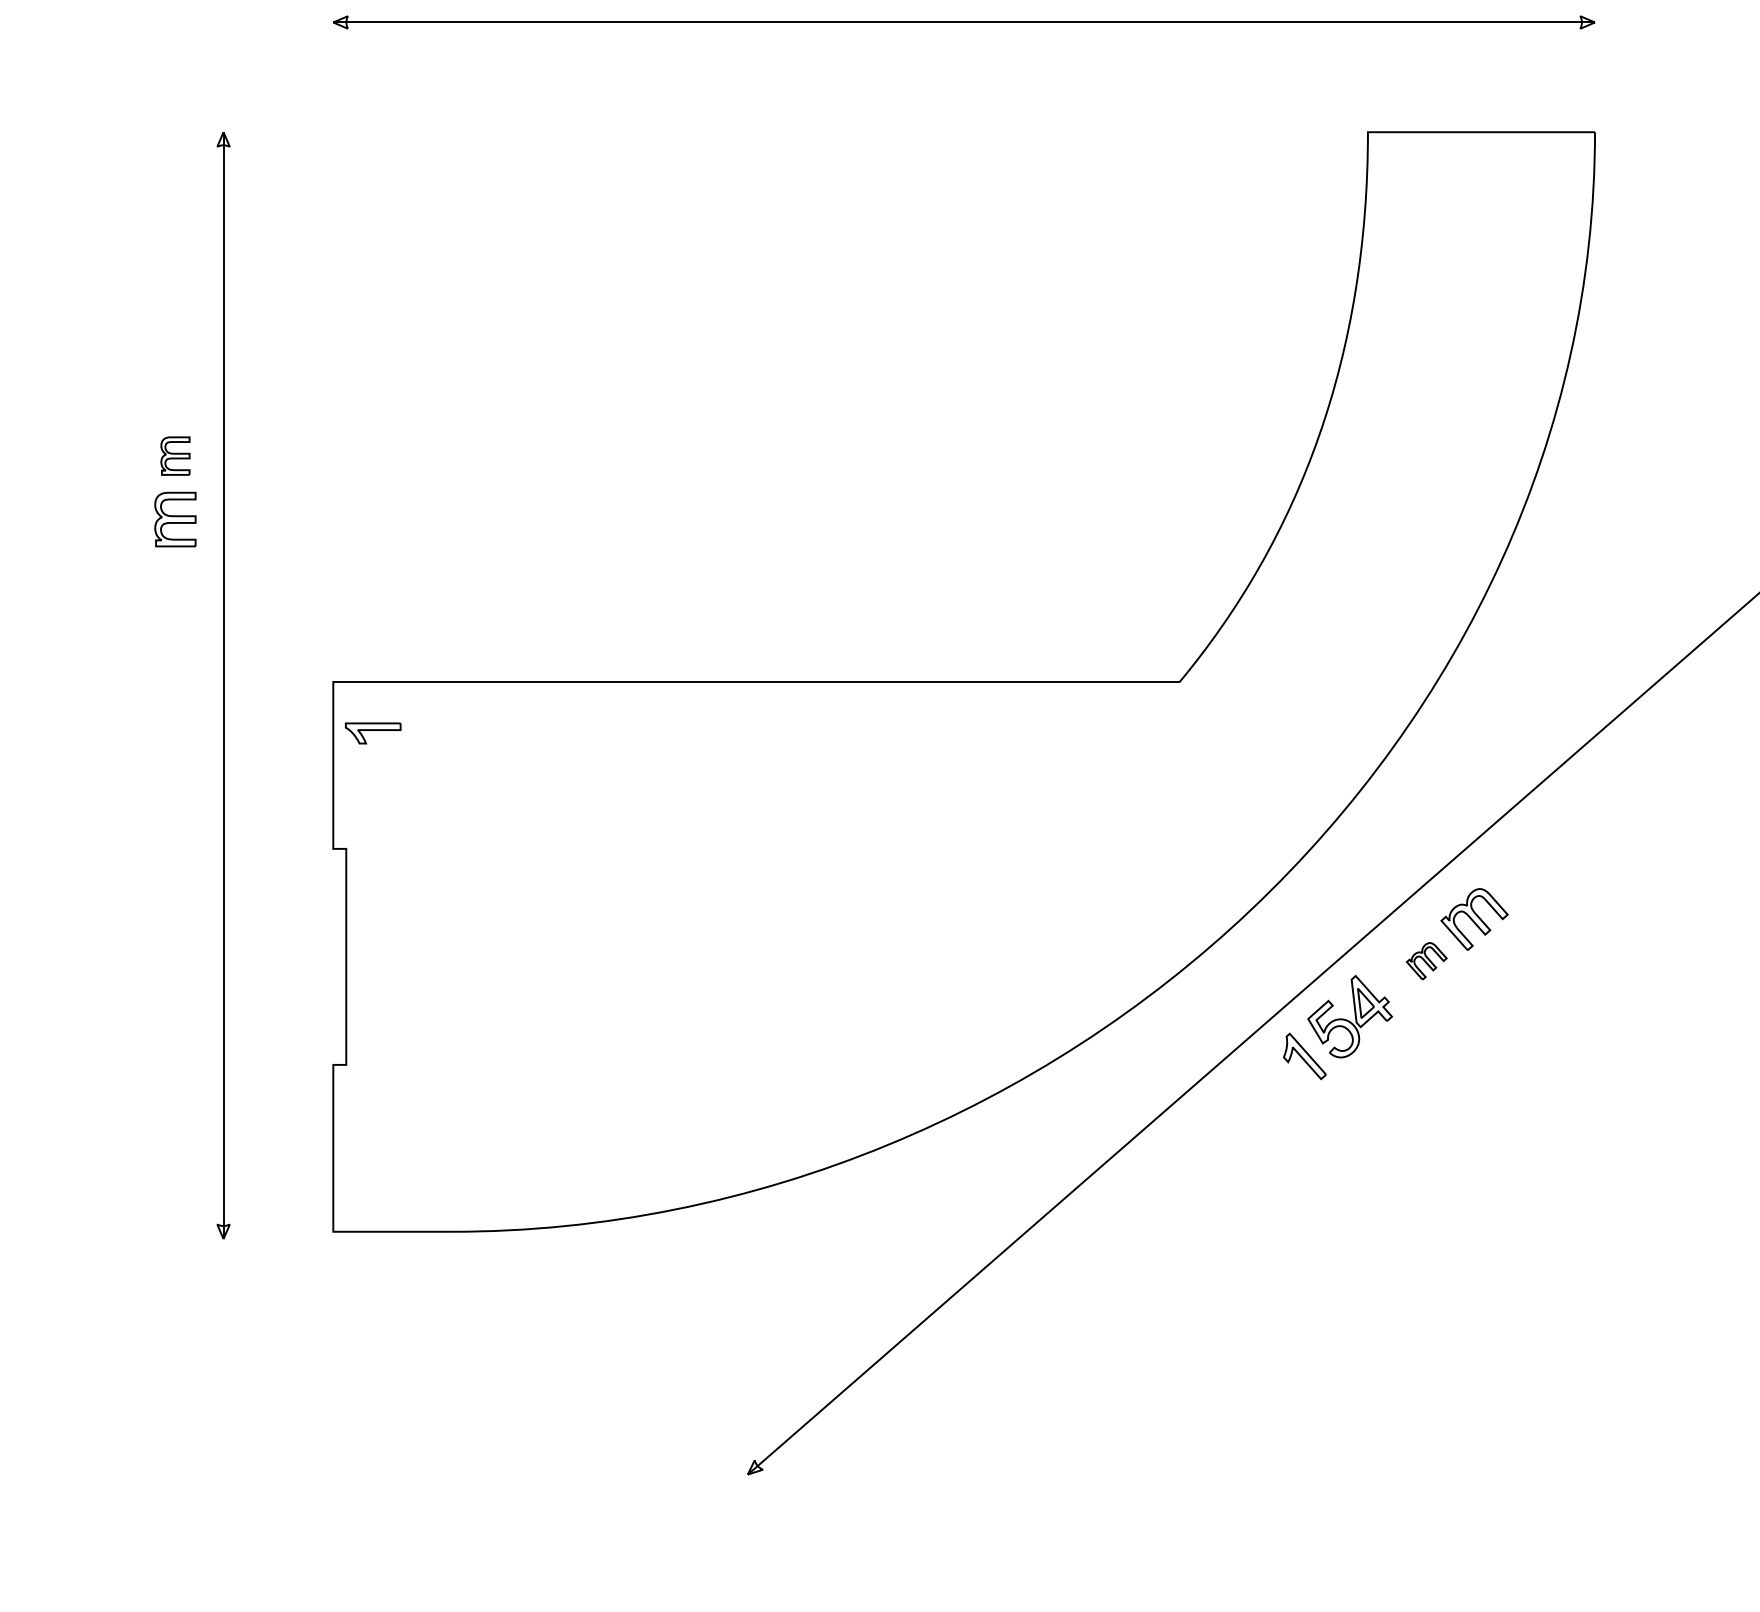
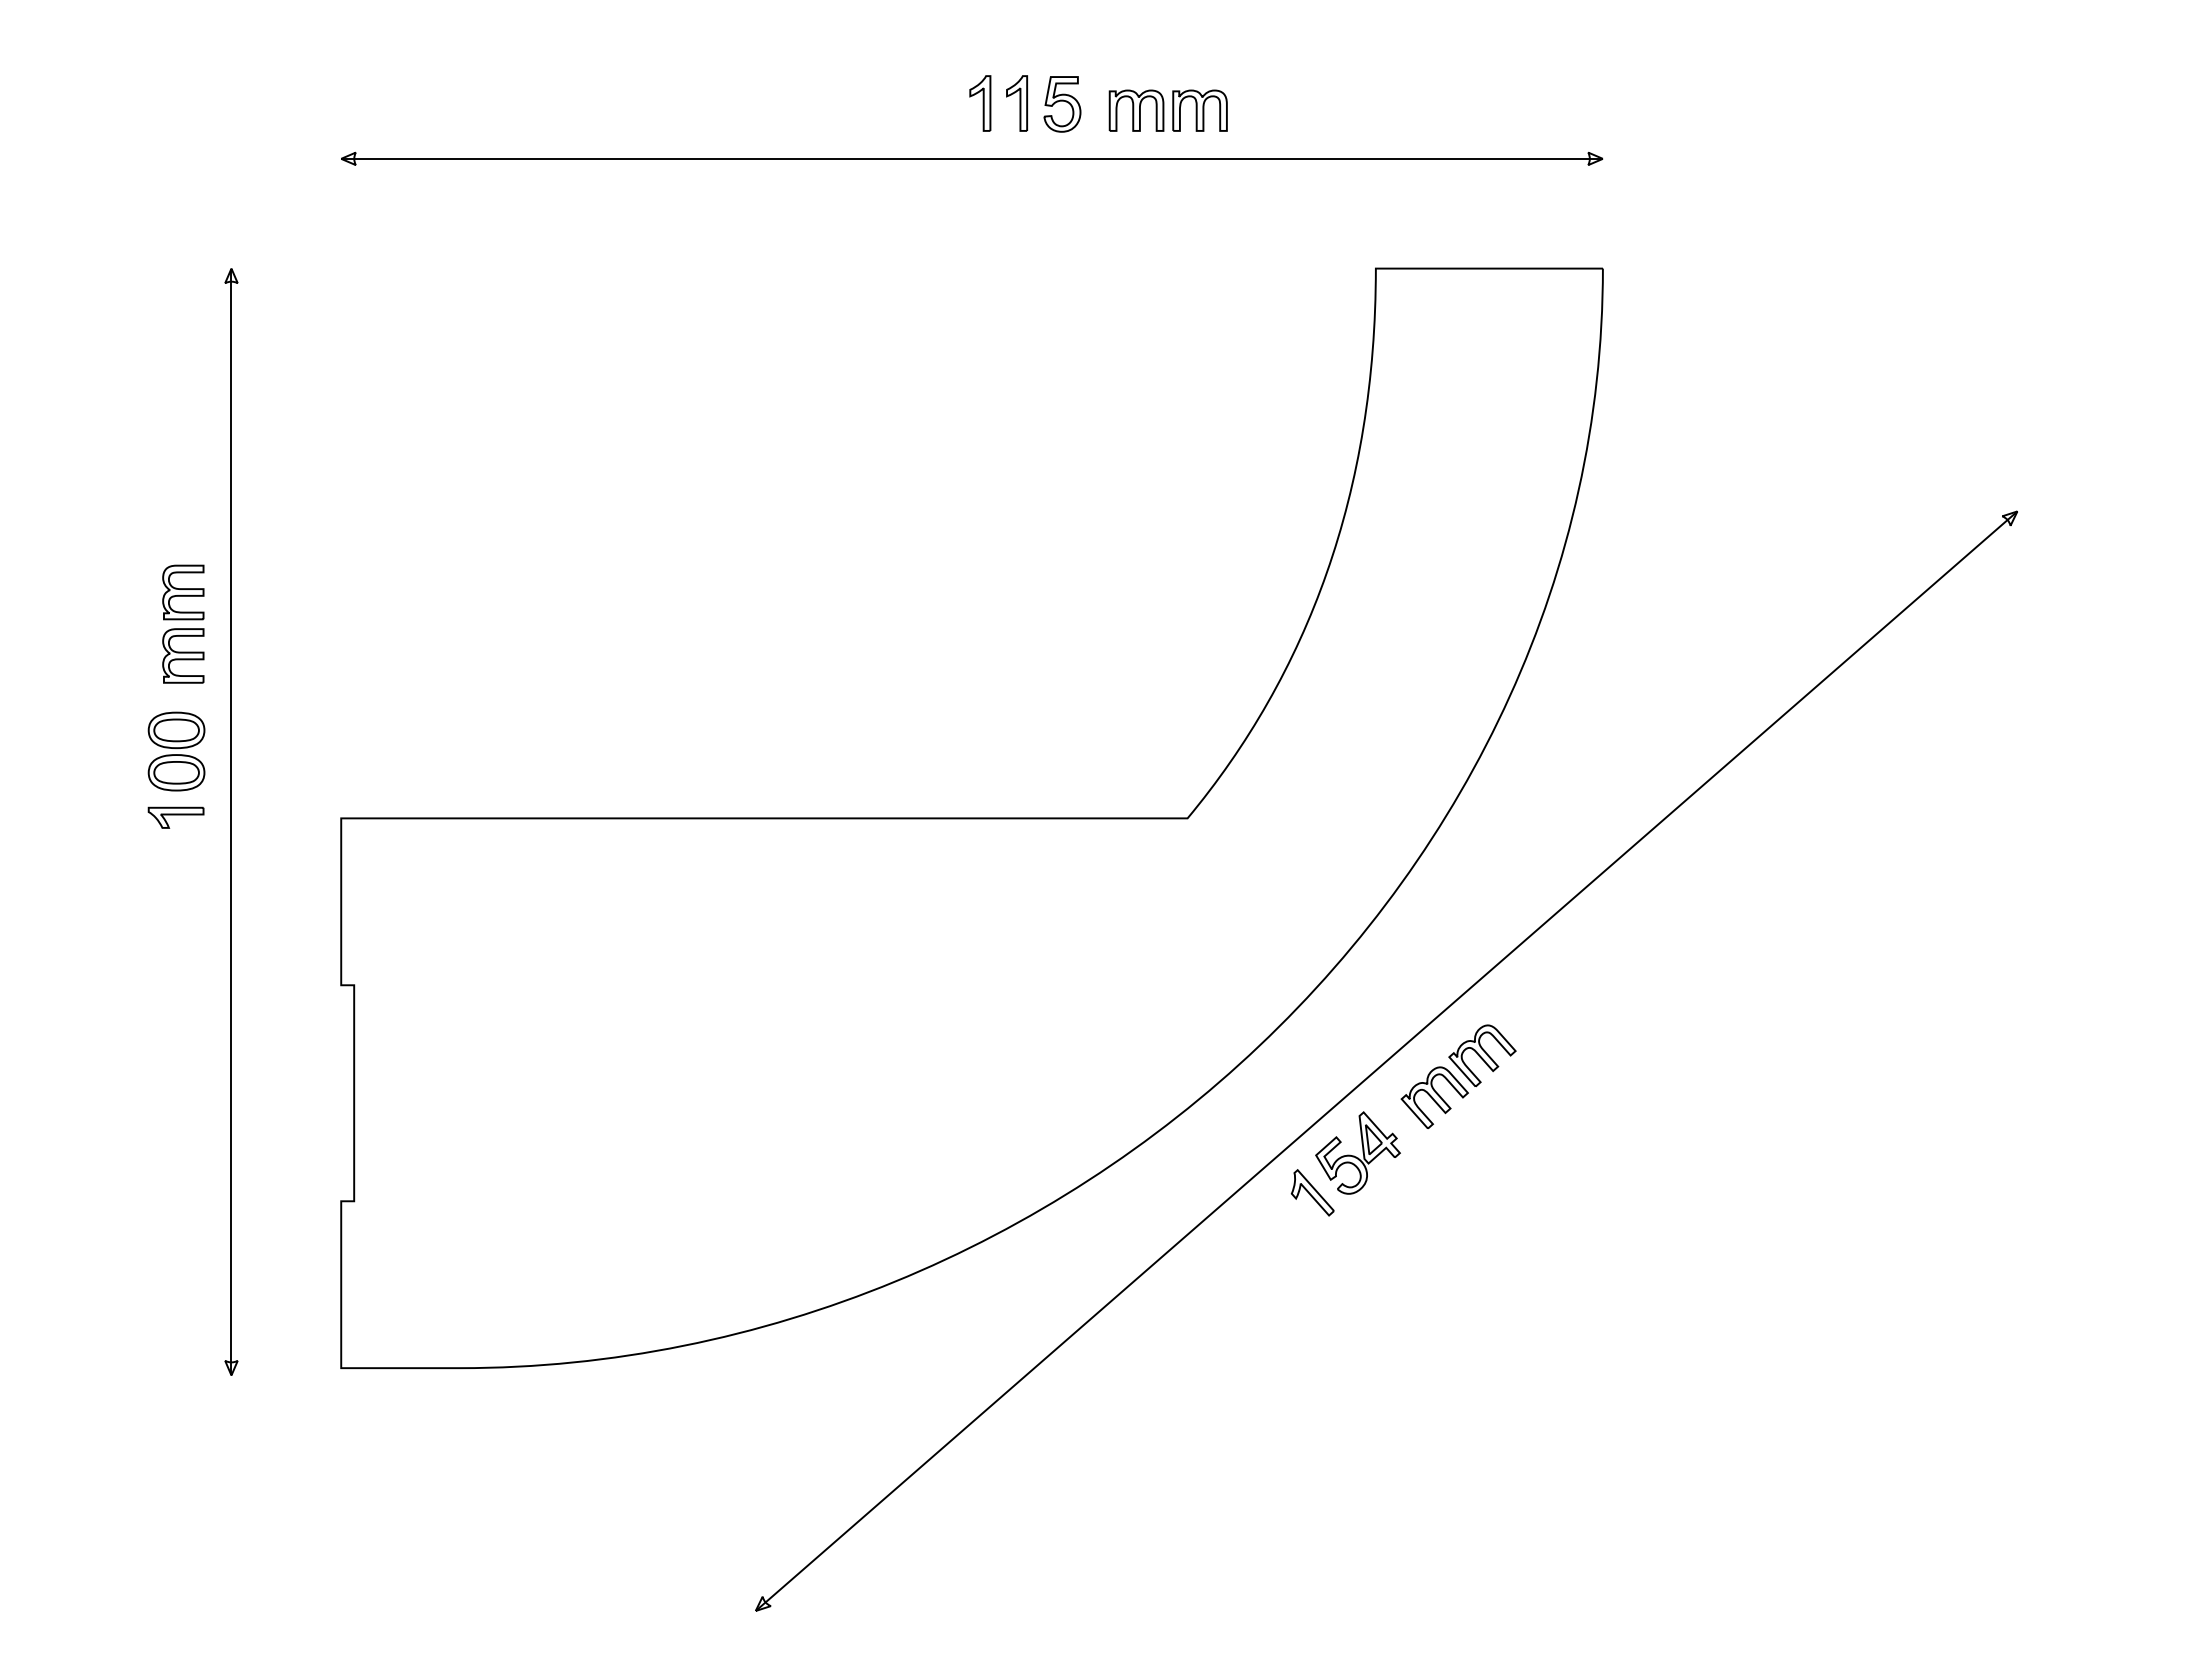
part: (175, 456) -> (183, 592), size x1.43
part: (168, 615) -> (176, 751), added
part: (372, 733) -> (175, 817), moved
part: (1426, 961) -> (1434, 1097), size x1.67

